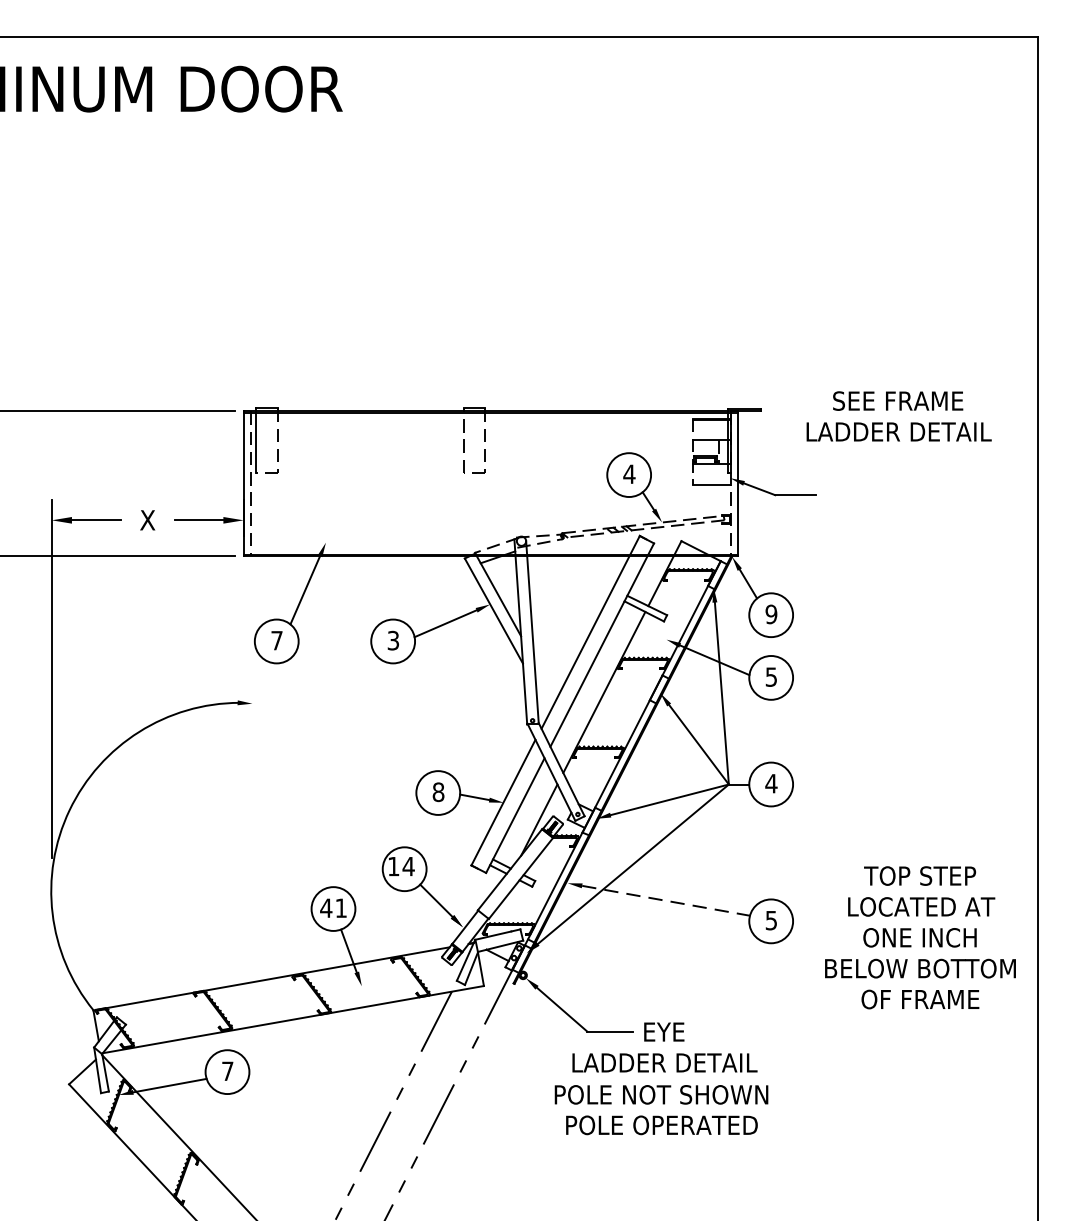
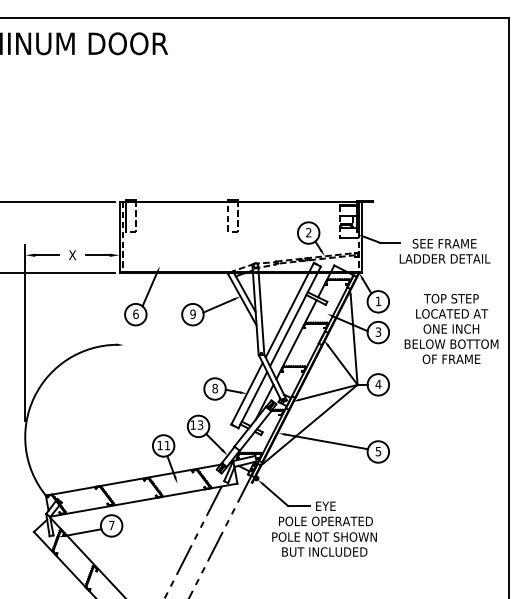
text: (897, 416) -> (444, 251), moved
text: (628, 473) -> (308, 232), 4 -> 2
text: (771, 614) -> (378, 301), 9 -> 1
text: (392, 639) -> (192, 313), 3 -> 9
text: (276, 641) -> (135, 314), 7 -> 6
text: (771, 675) -> (378, 331), 5 -> 3
text: (406, 865) -> (199, 424), 14 -> 13
line: (665, 899) -> (326, 441), dashed -> solid
text: (327, 908) -> (160, 445), 41 -> 11
text: (920, 938) -> (451, 329), moved
text: (663, 1063) -> (325, 521), LADDER DETAIL -> POLE OPERATED
text: (661, 1124) -> (324, 551), POLE OPERATED -> BUT INCLUDED

